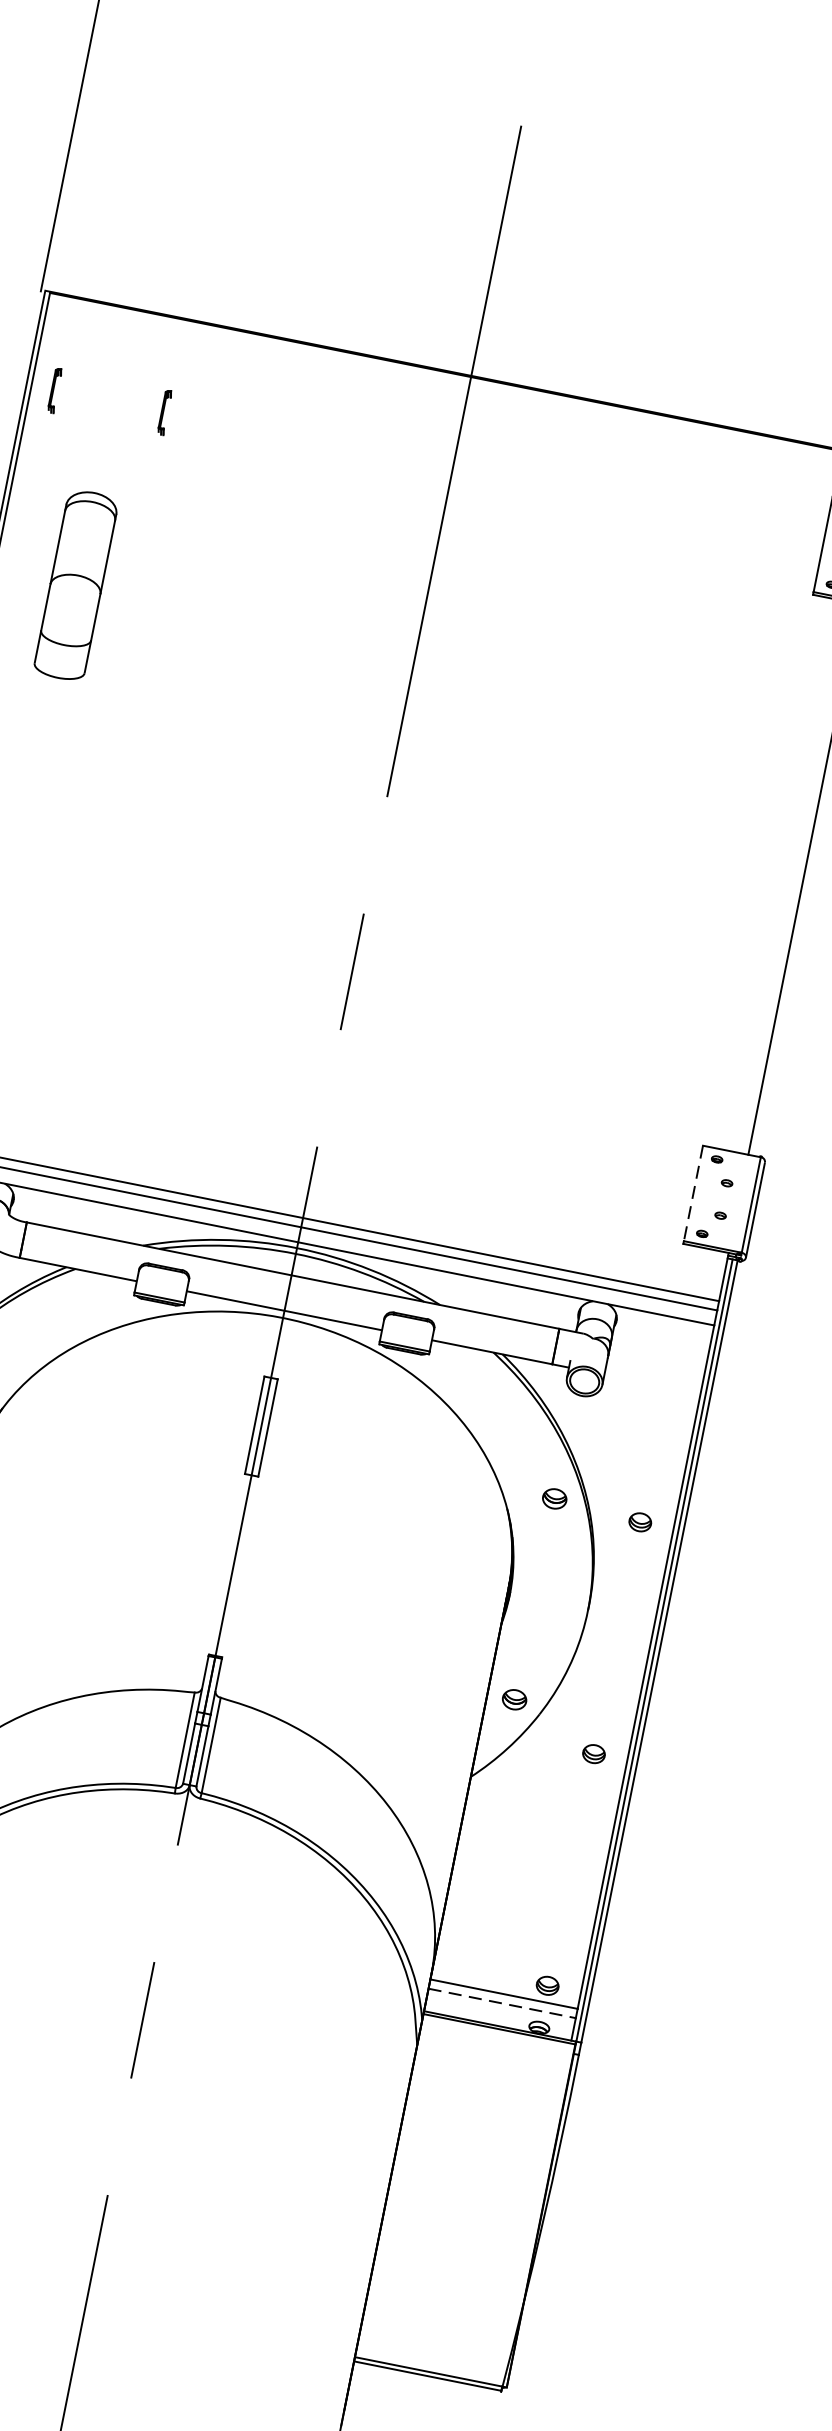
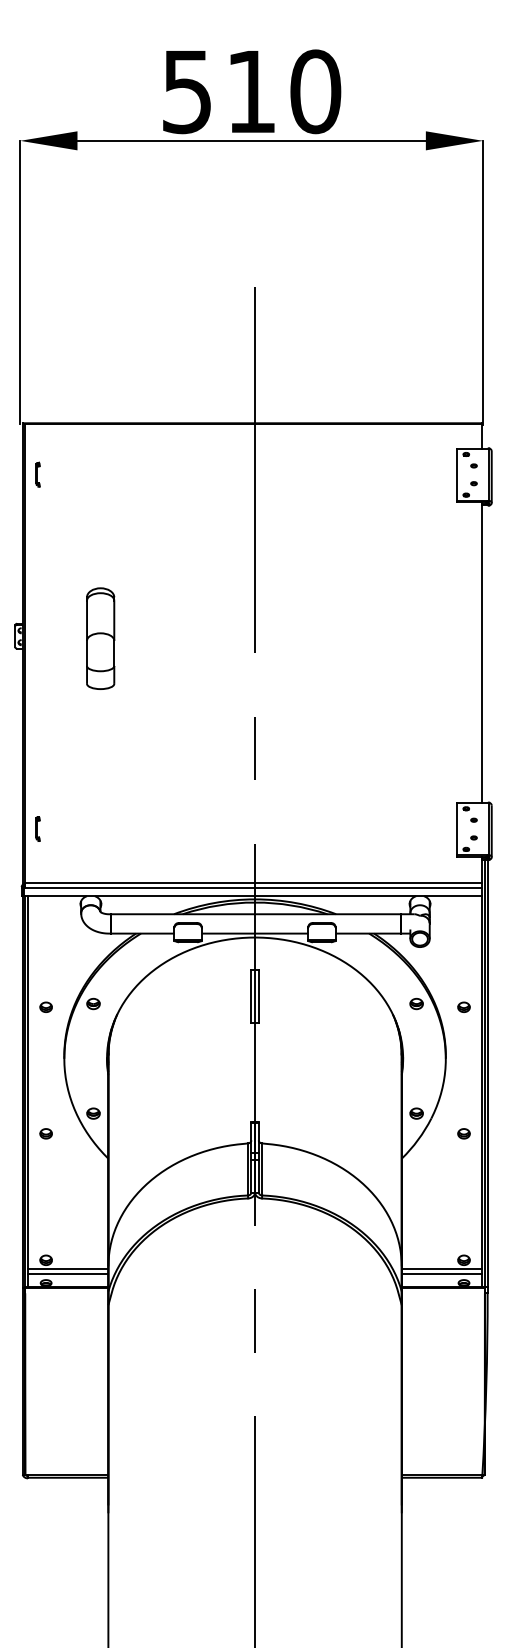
part: (163, 412) -> (97, 474), removed
part: (75, 584) -> (100, 638), moved
line: (693, 1194) -> (457, 829), dashed -> solid
line: (503, 2003) -> (442, 1274), dashed -> solid

